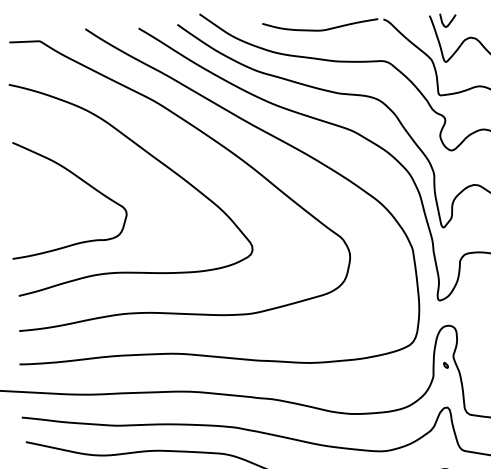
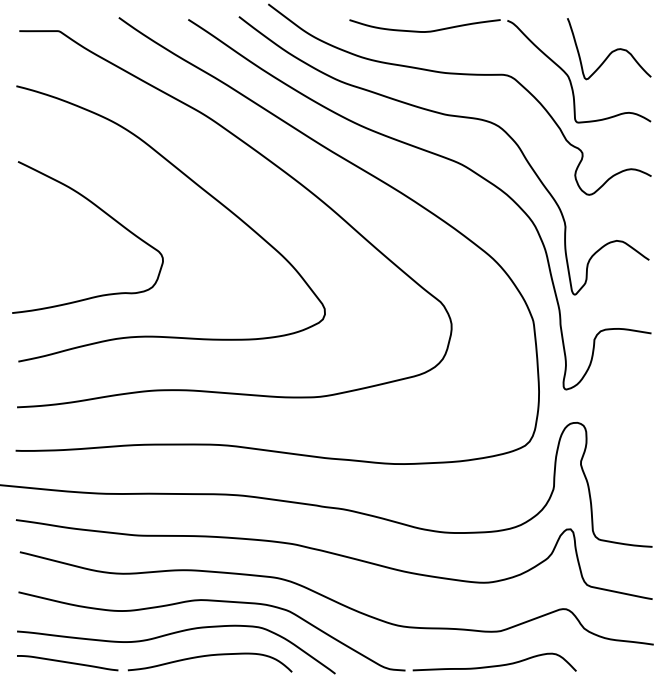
curve: (449, 21) -> (593, 27), removed
part: (445, 364) -> (570, 473), removed

